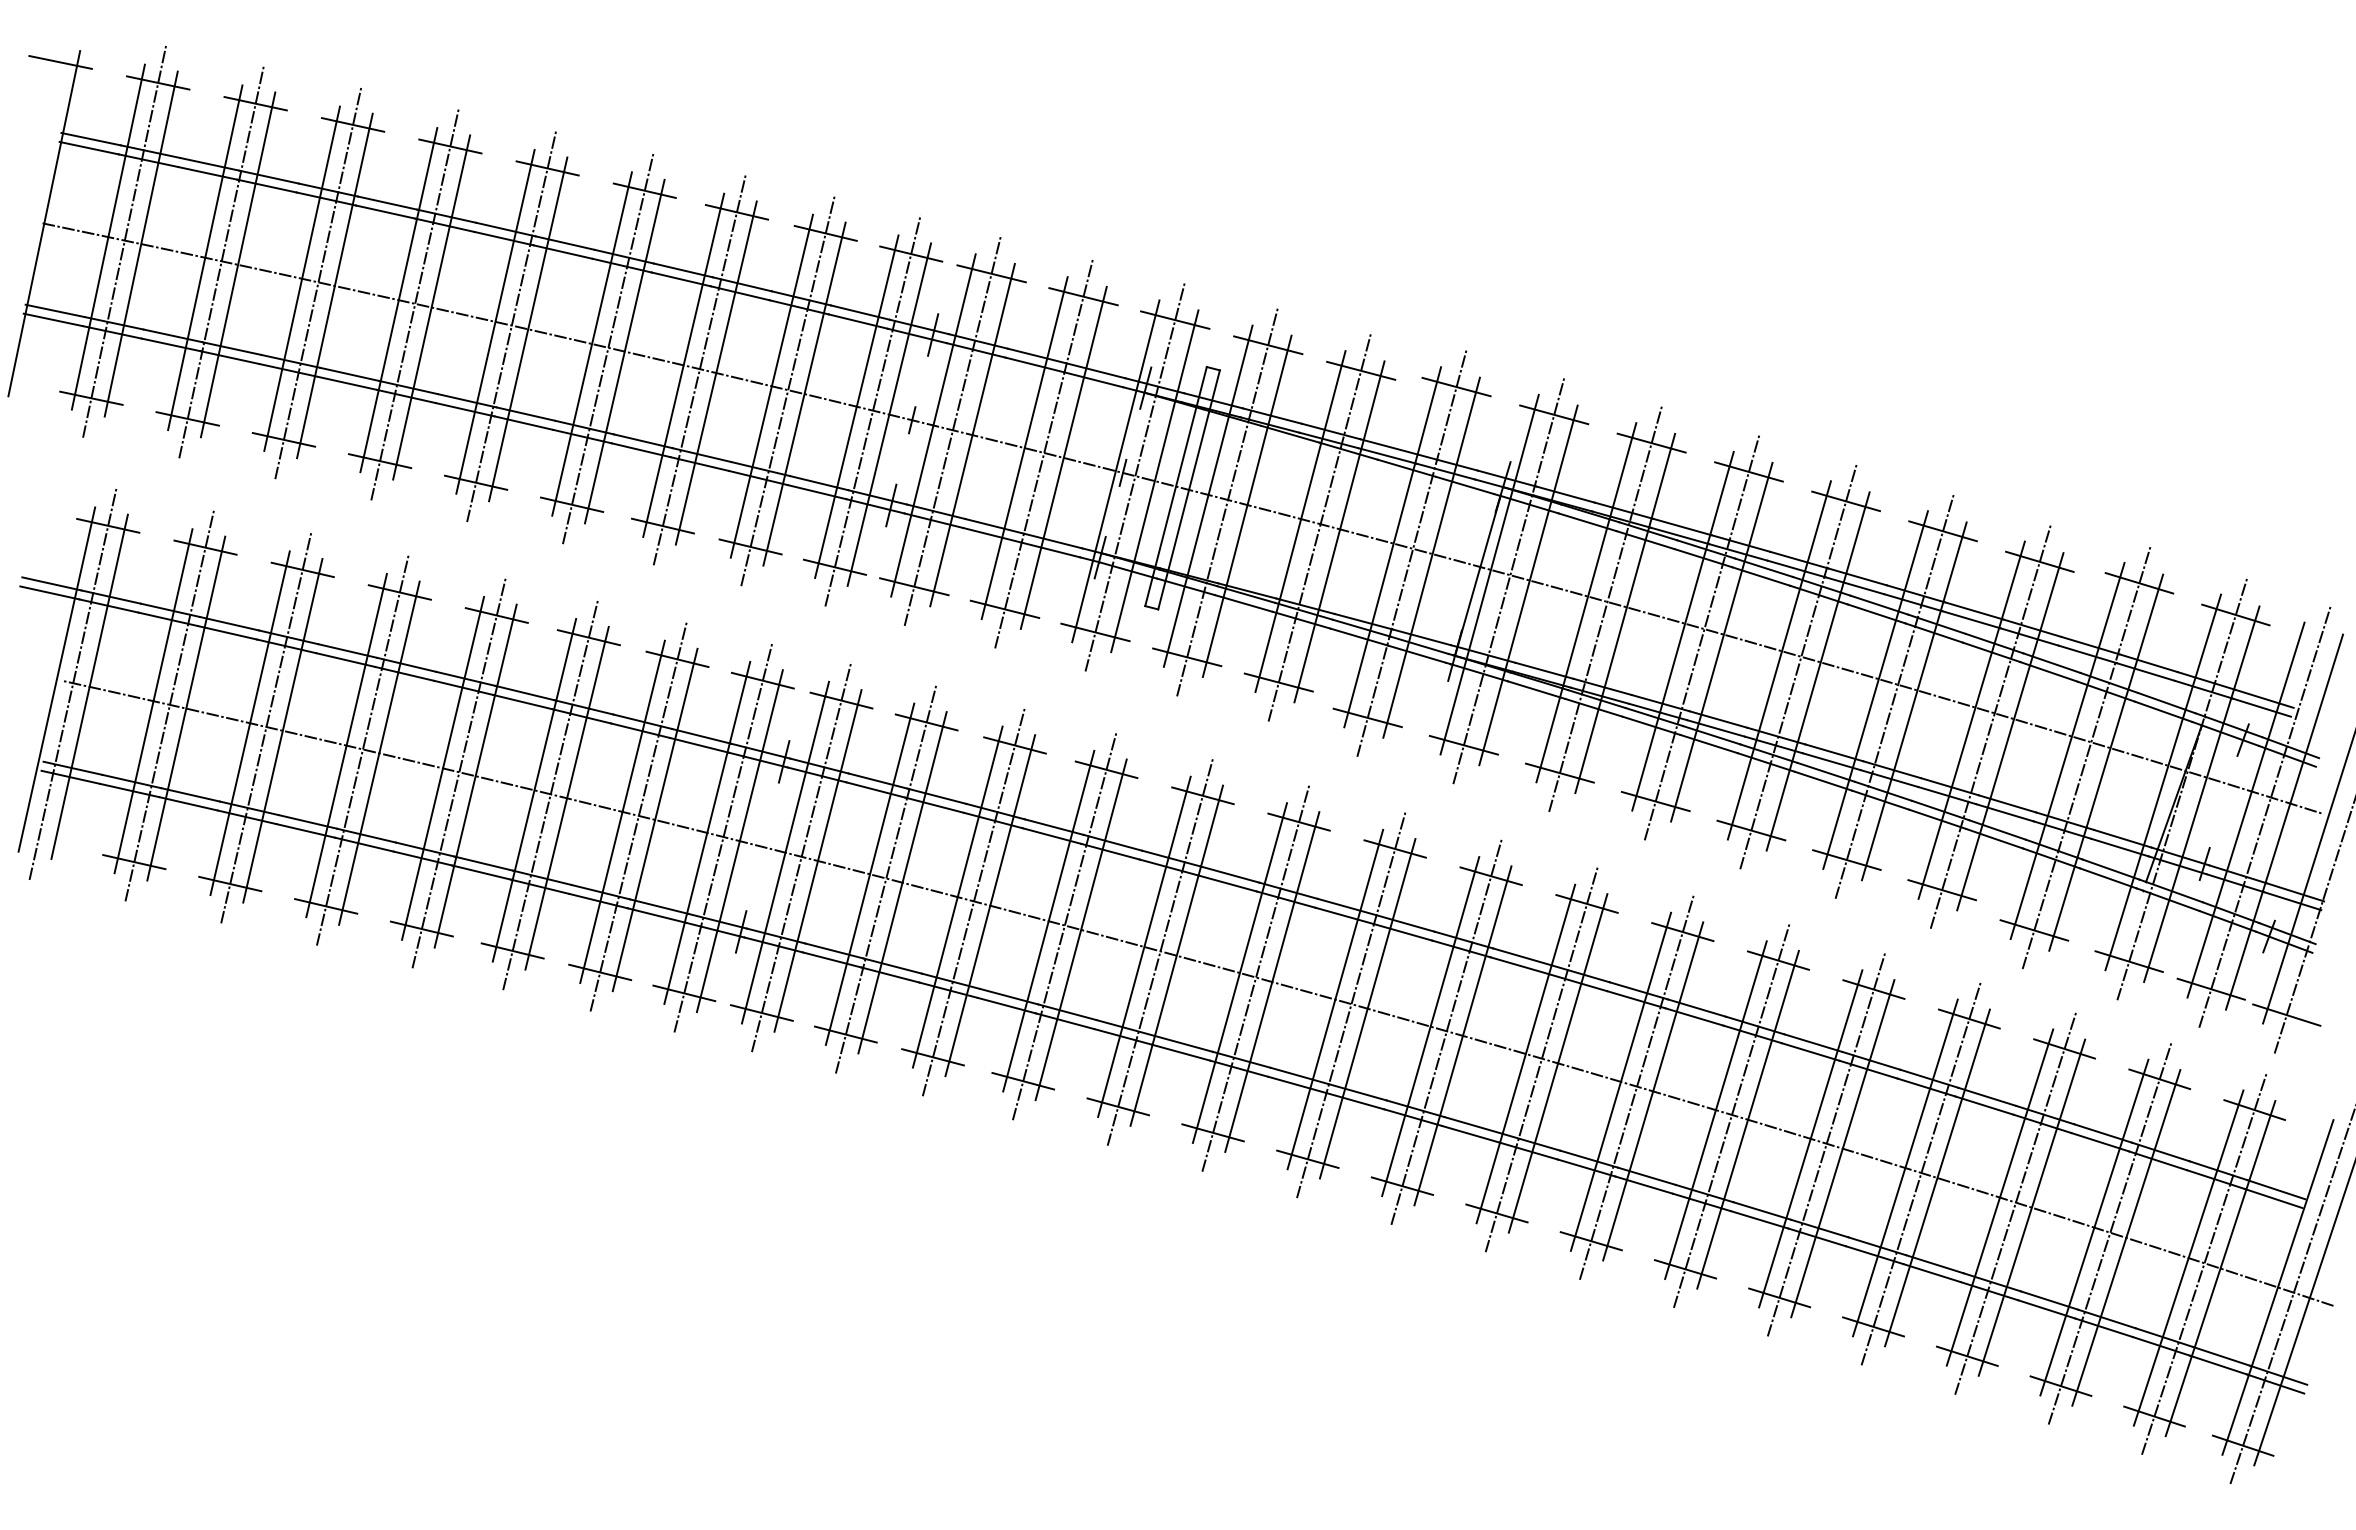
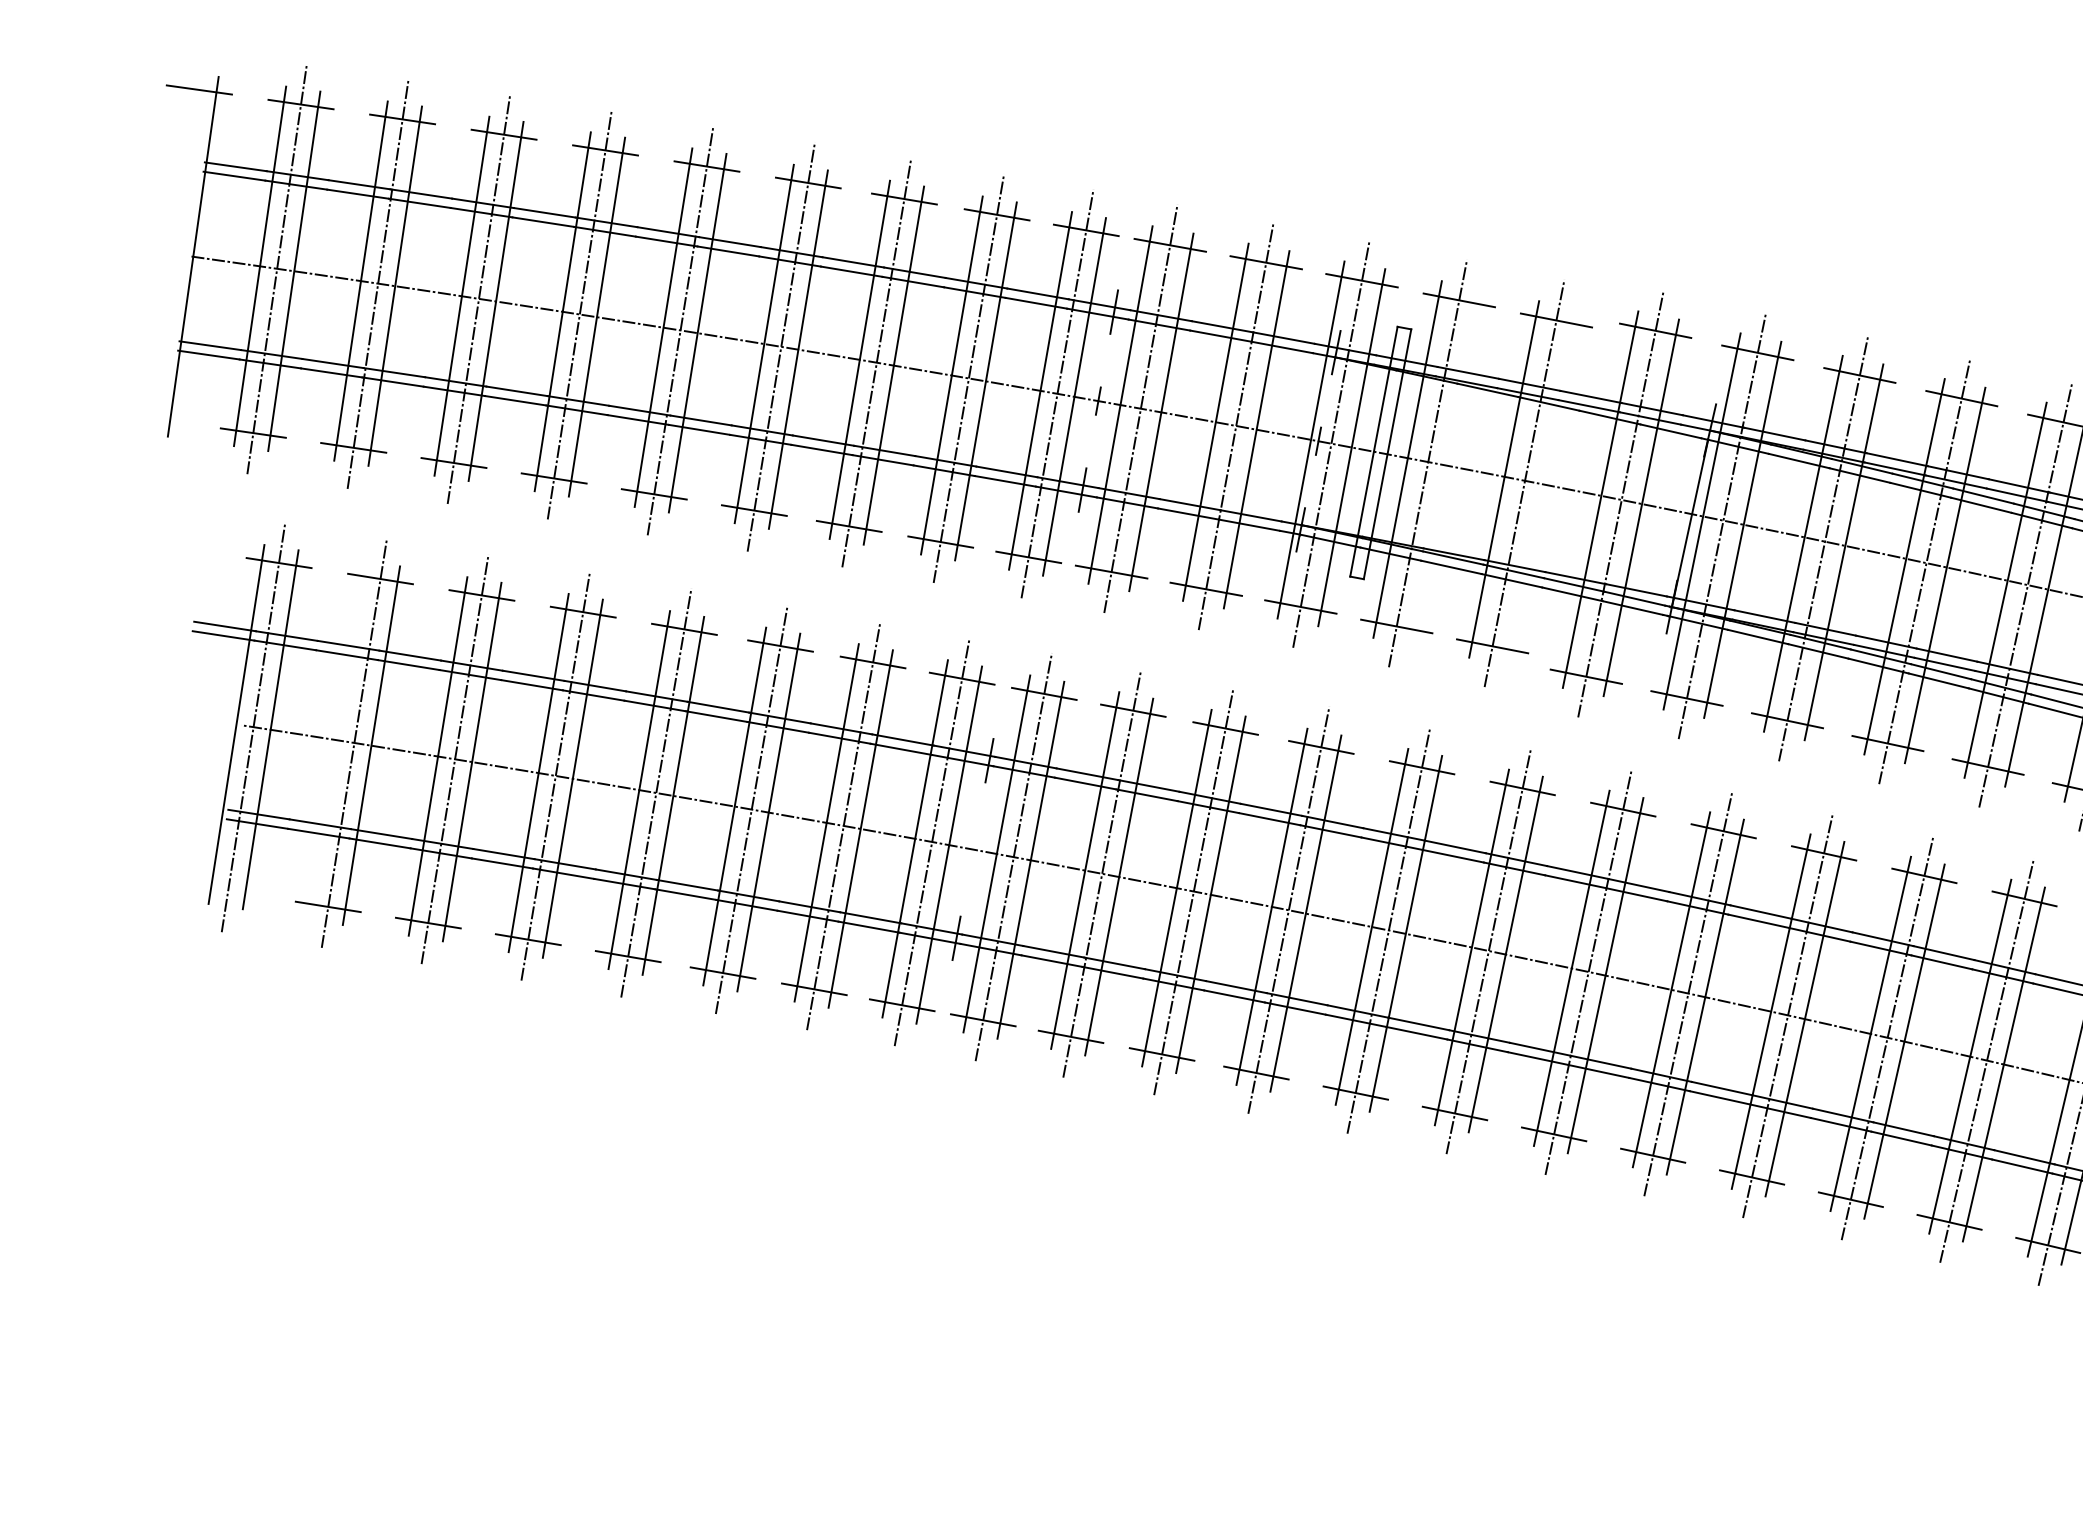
line: (1246, 506) -> (1447, 467), removed
line: (1339, 531) -> (1544, 487), removed
line: (153, 701) -> (337, 740), removed

